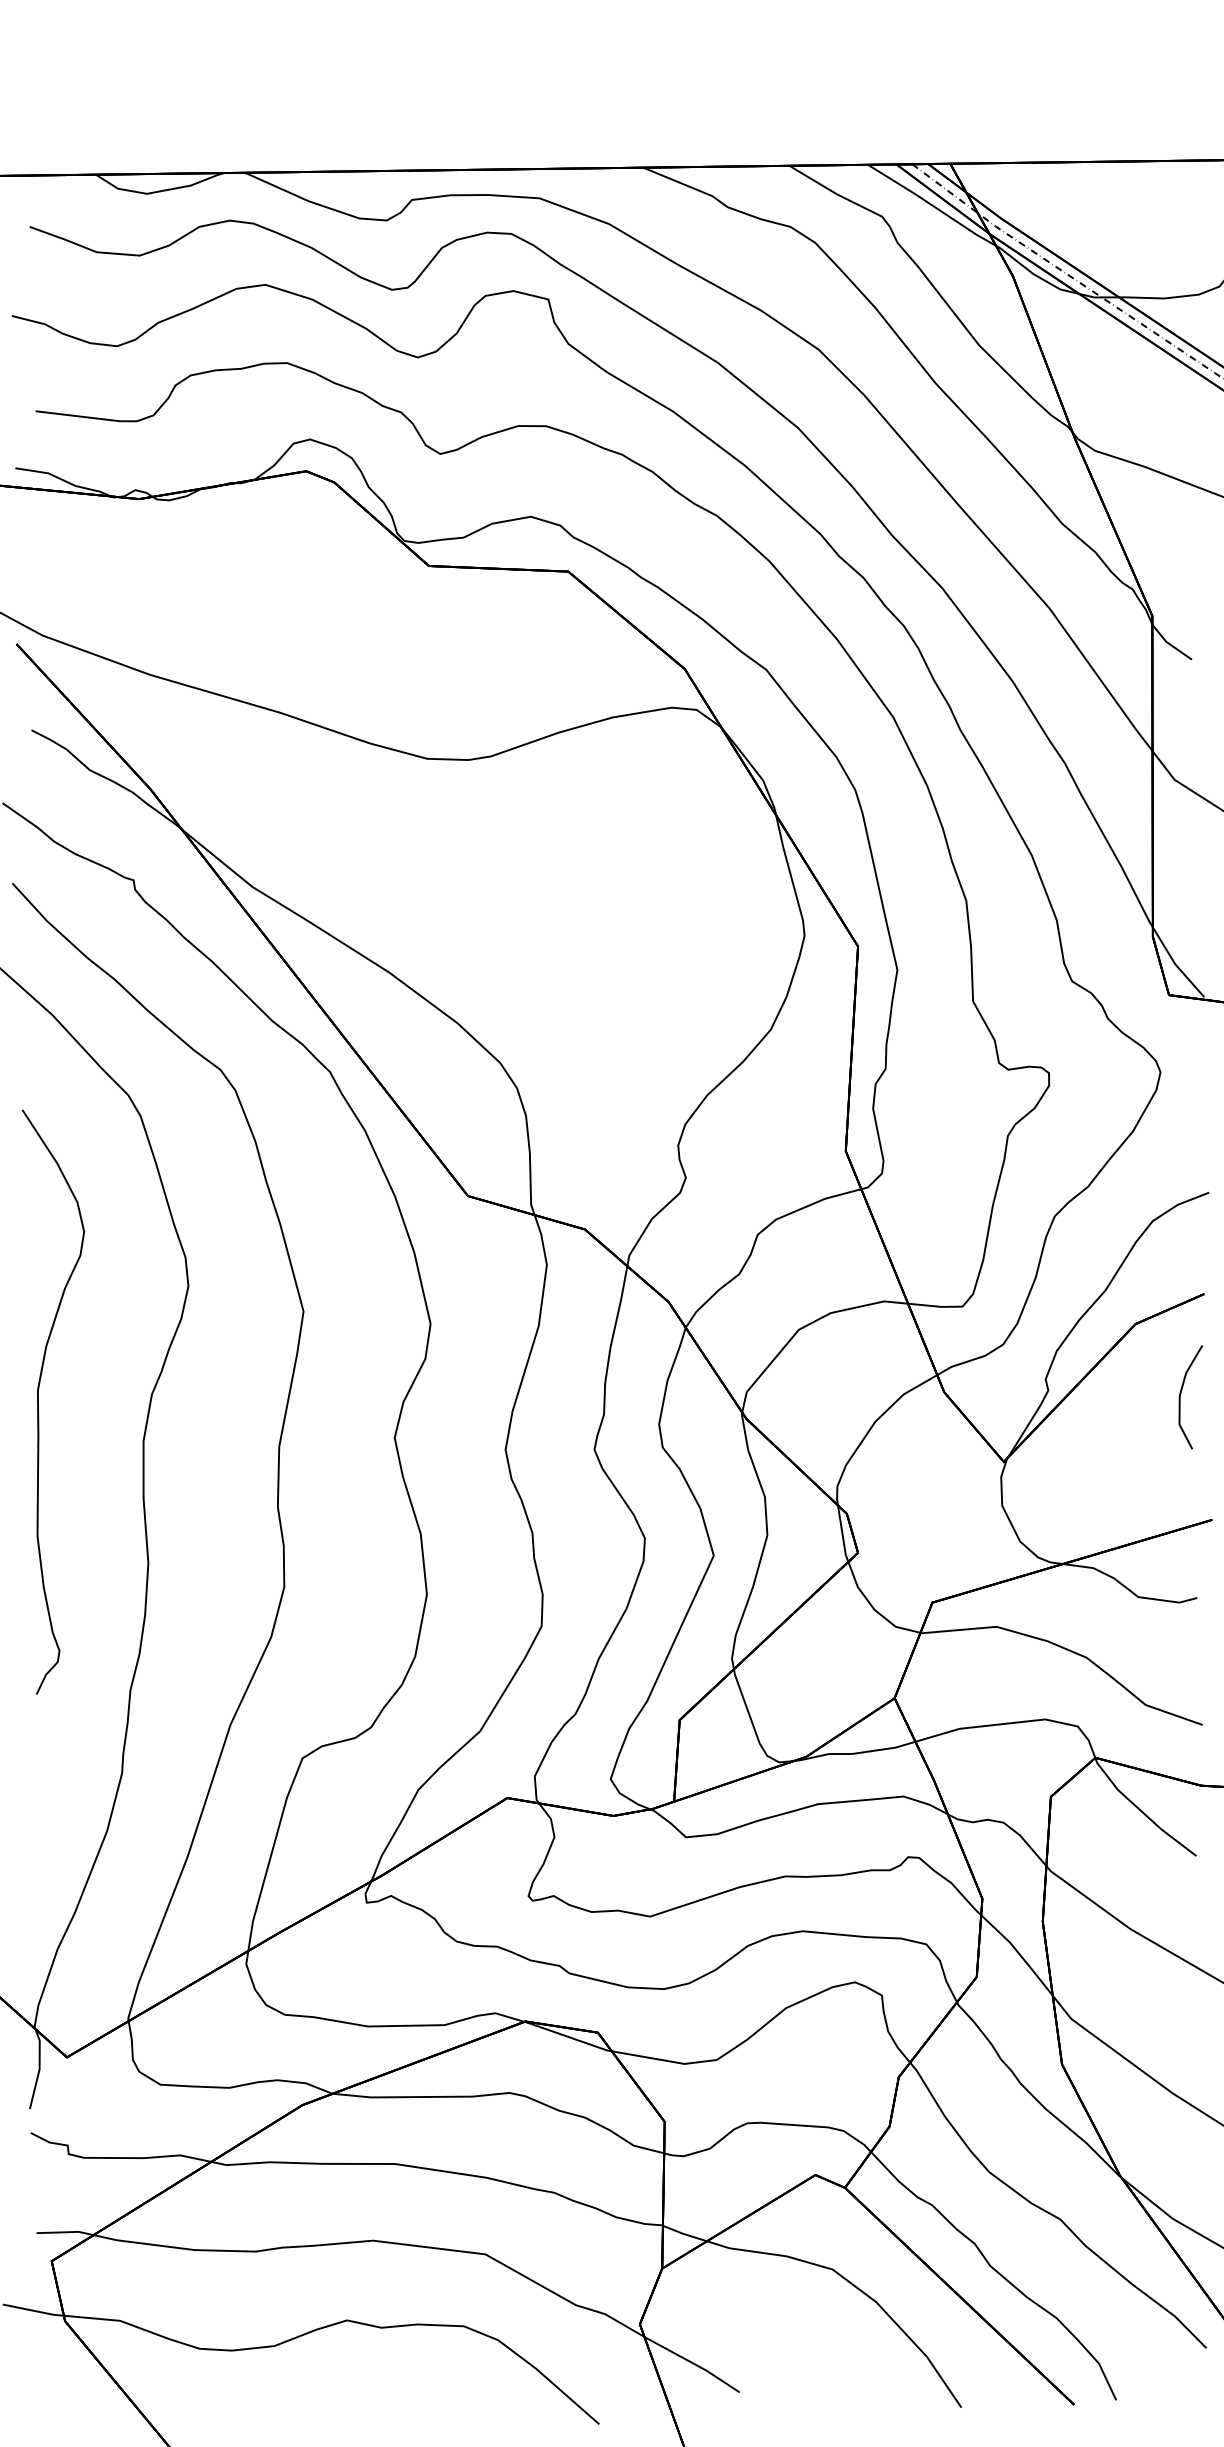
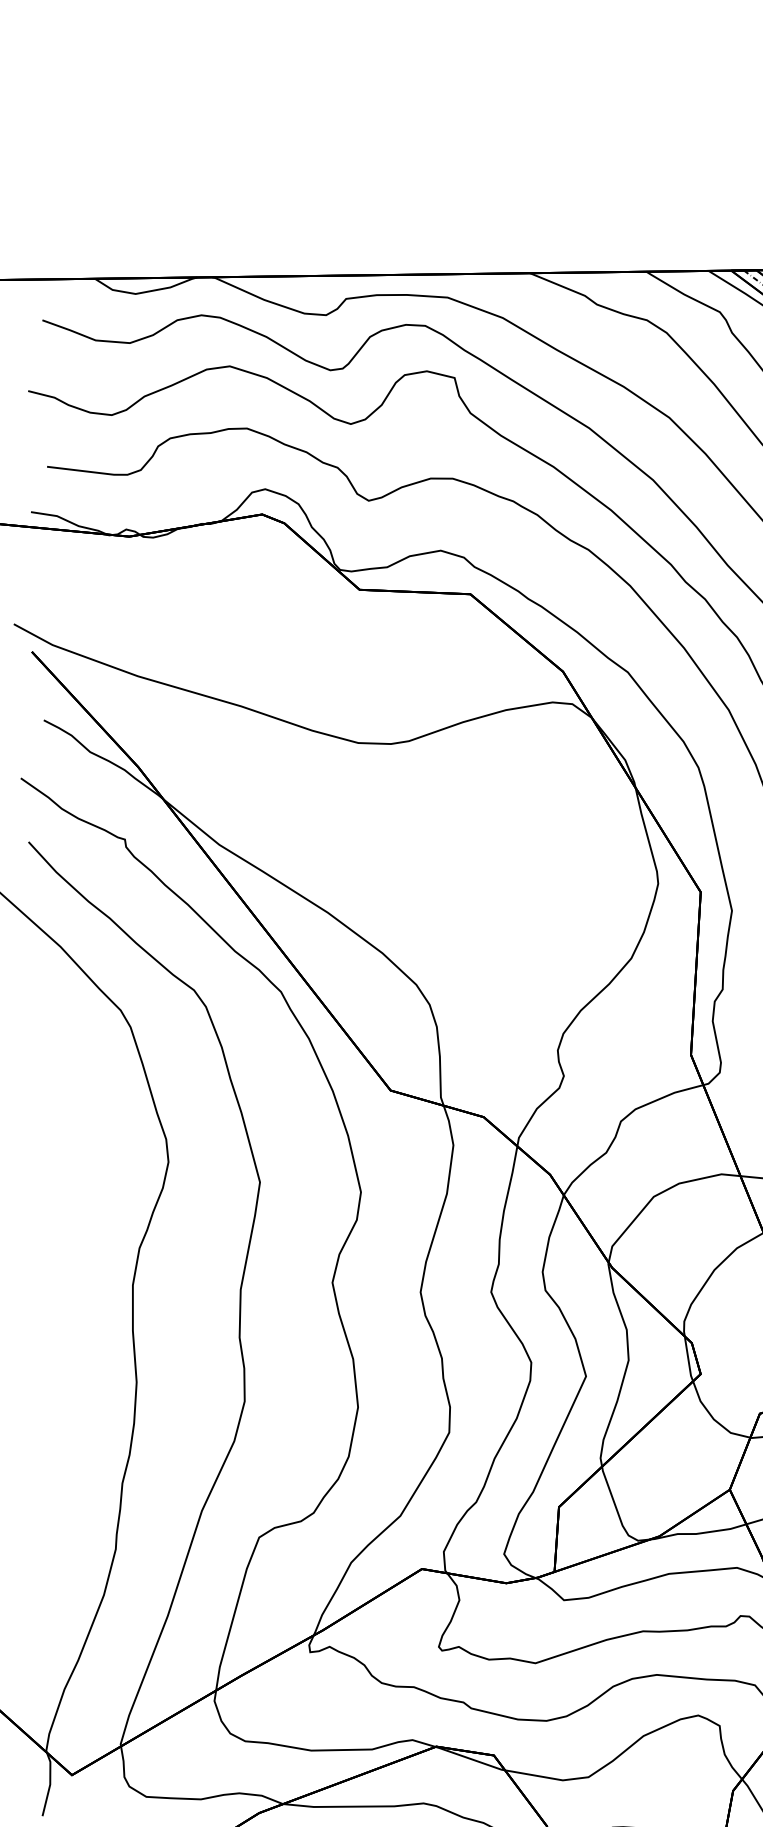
curve: (38, 1401) -> (49, 1253), removed

